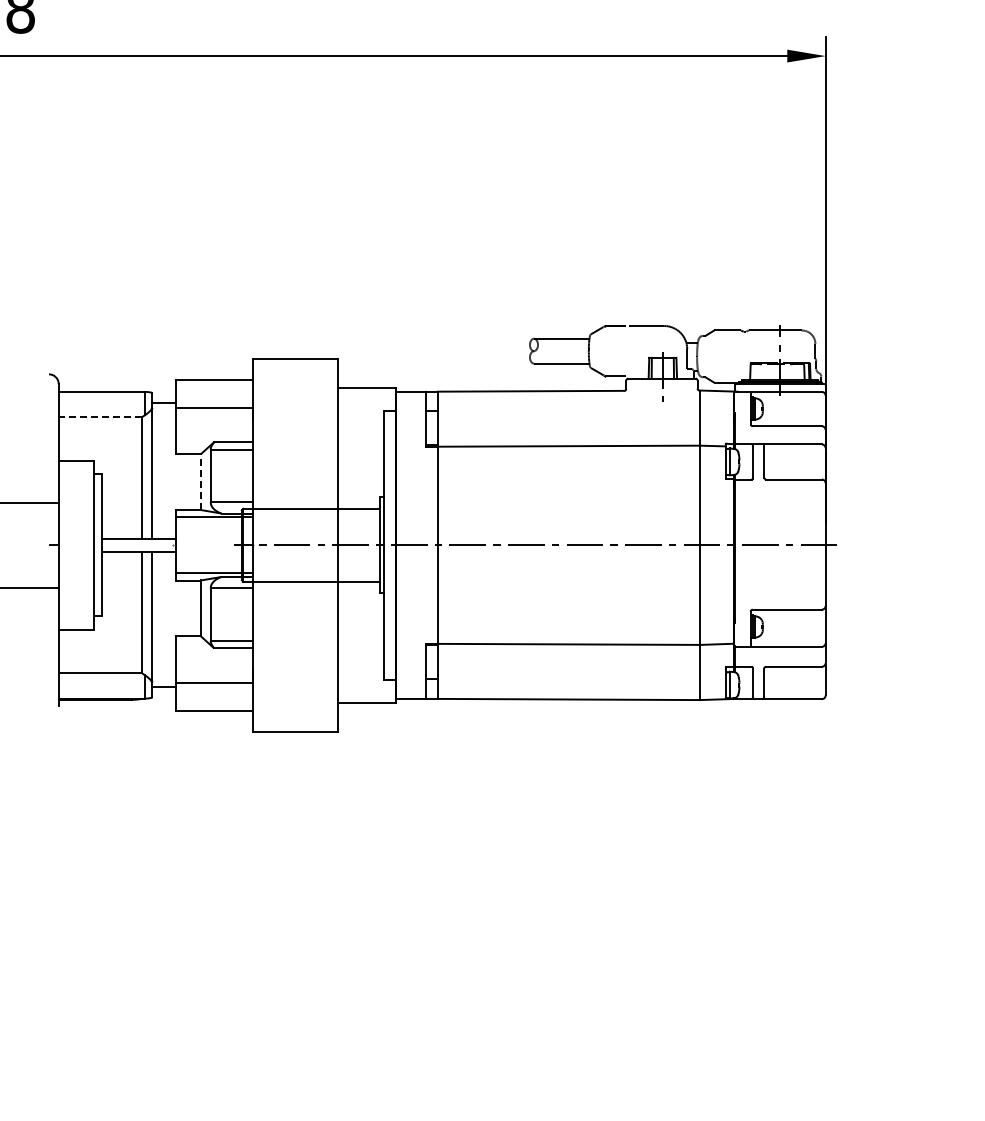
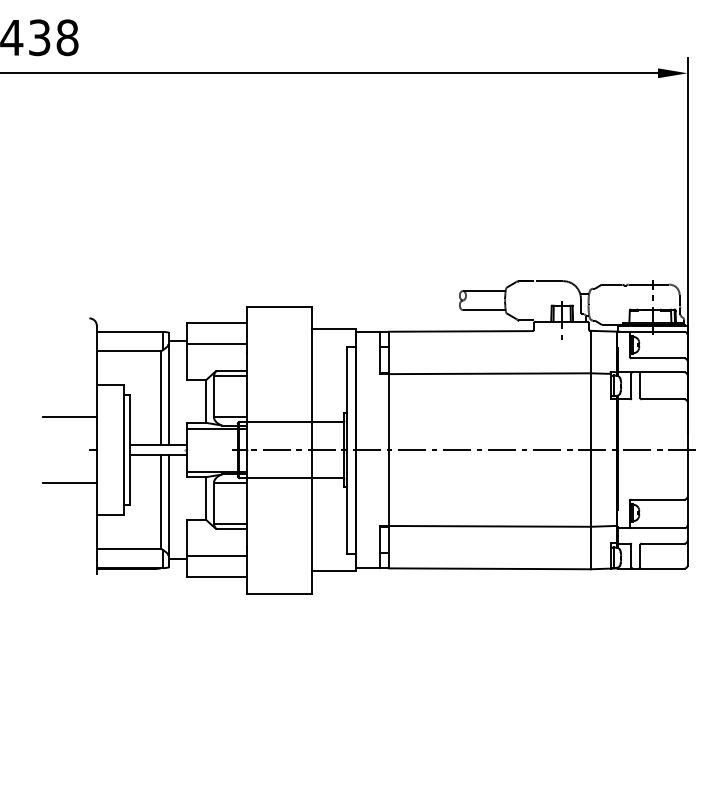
line: (100, 417) -> (129, 351), dashed -> solid
line: (200, 482) -> (206, 401), dashed -> solid

